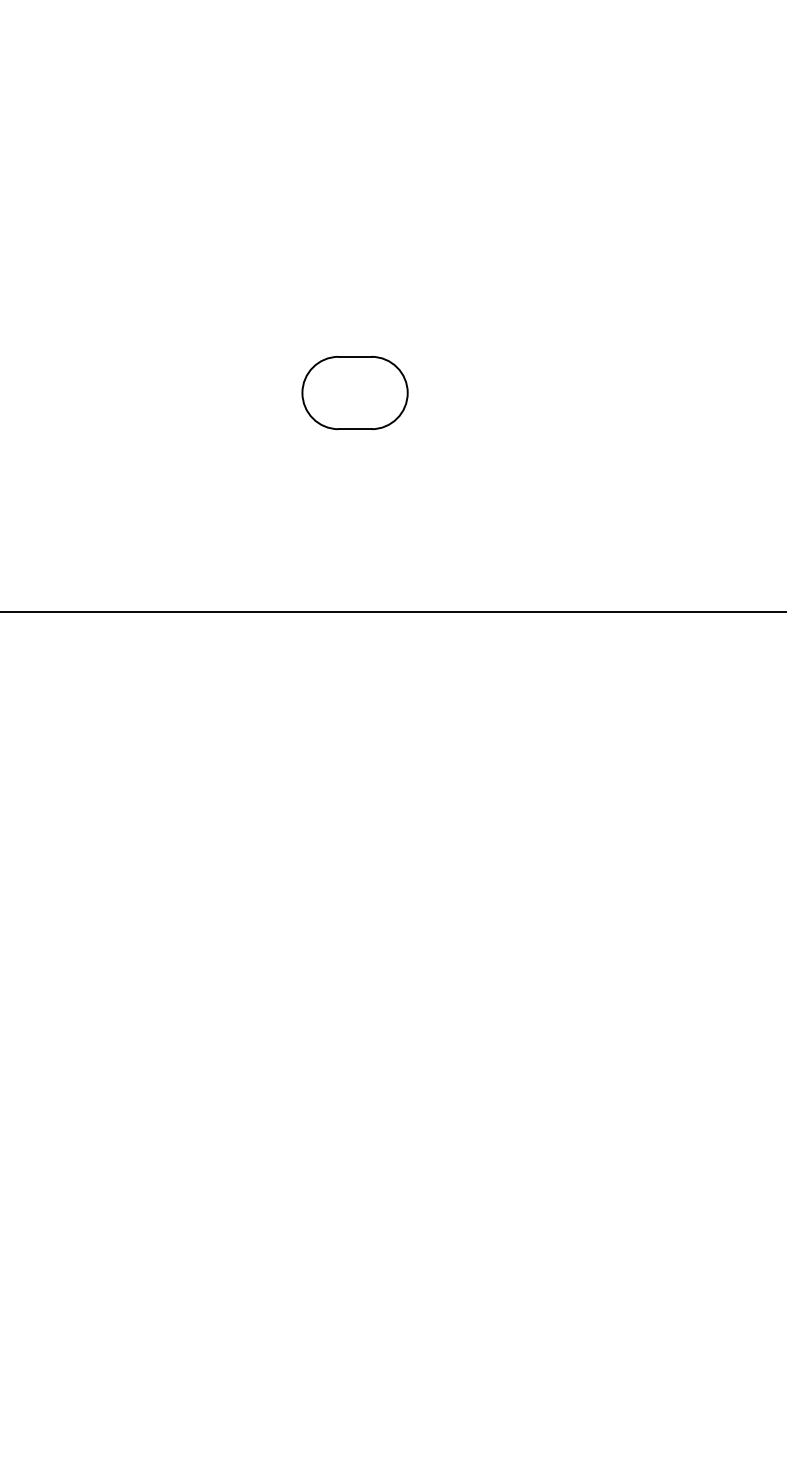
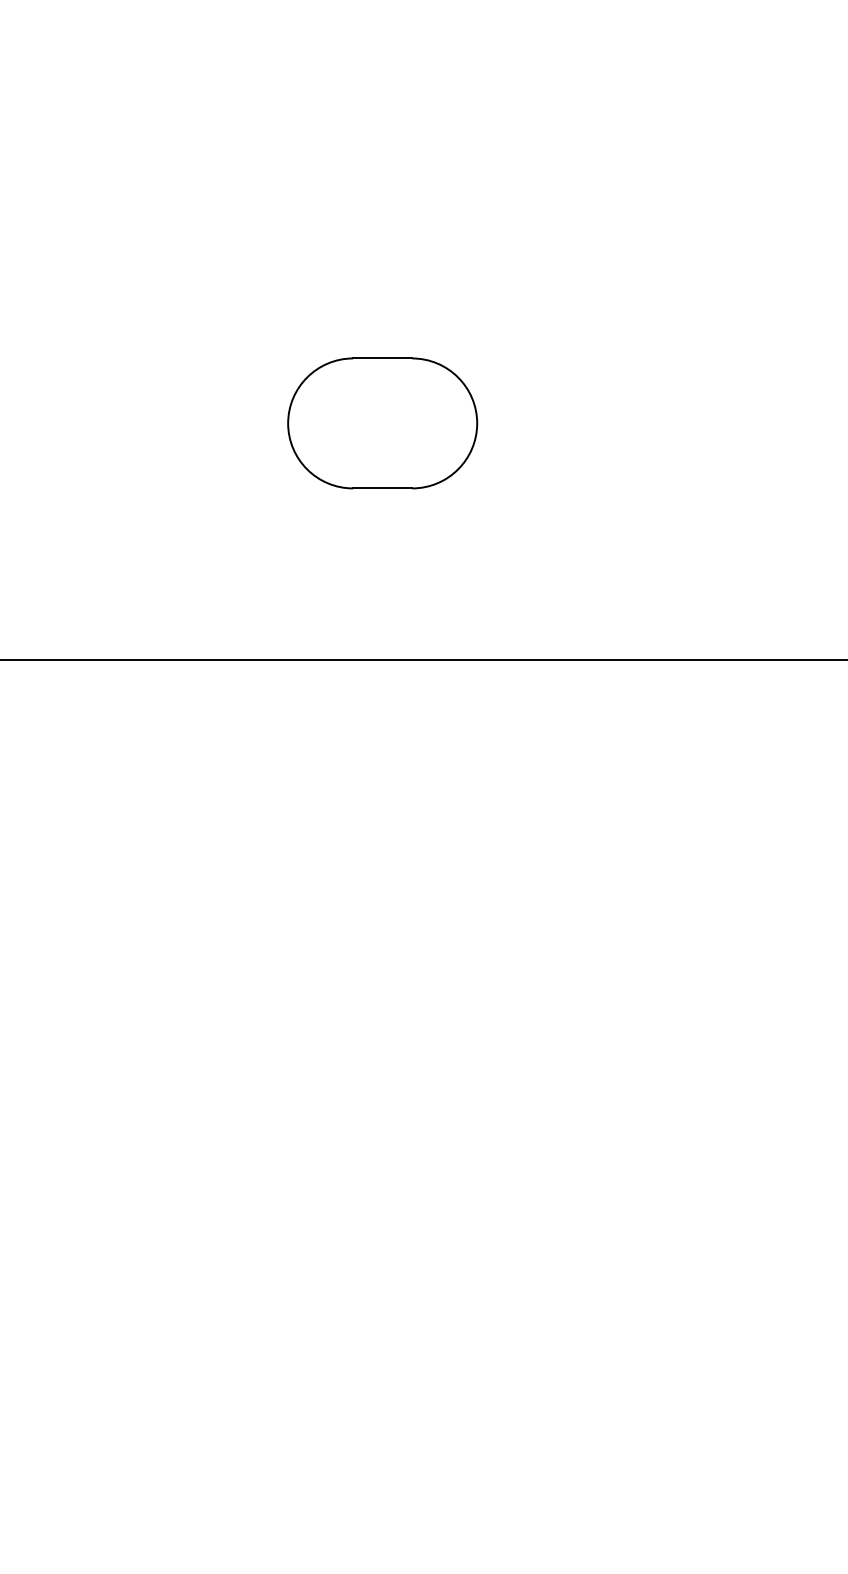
part: (354, 392) -> (381, 422), size x1.67

